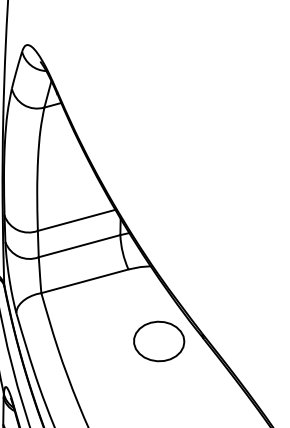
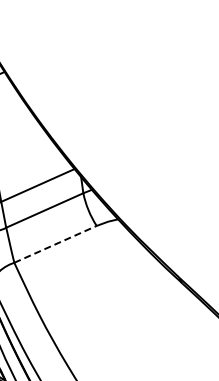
line: (85, 281) -> (56, 244), solid -> dashed
part: (159, 341) -> (138, 292), removed

